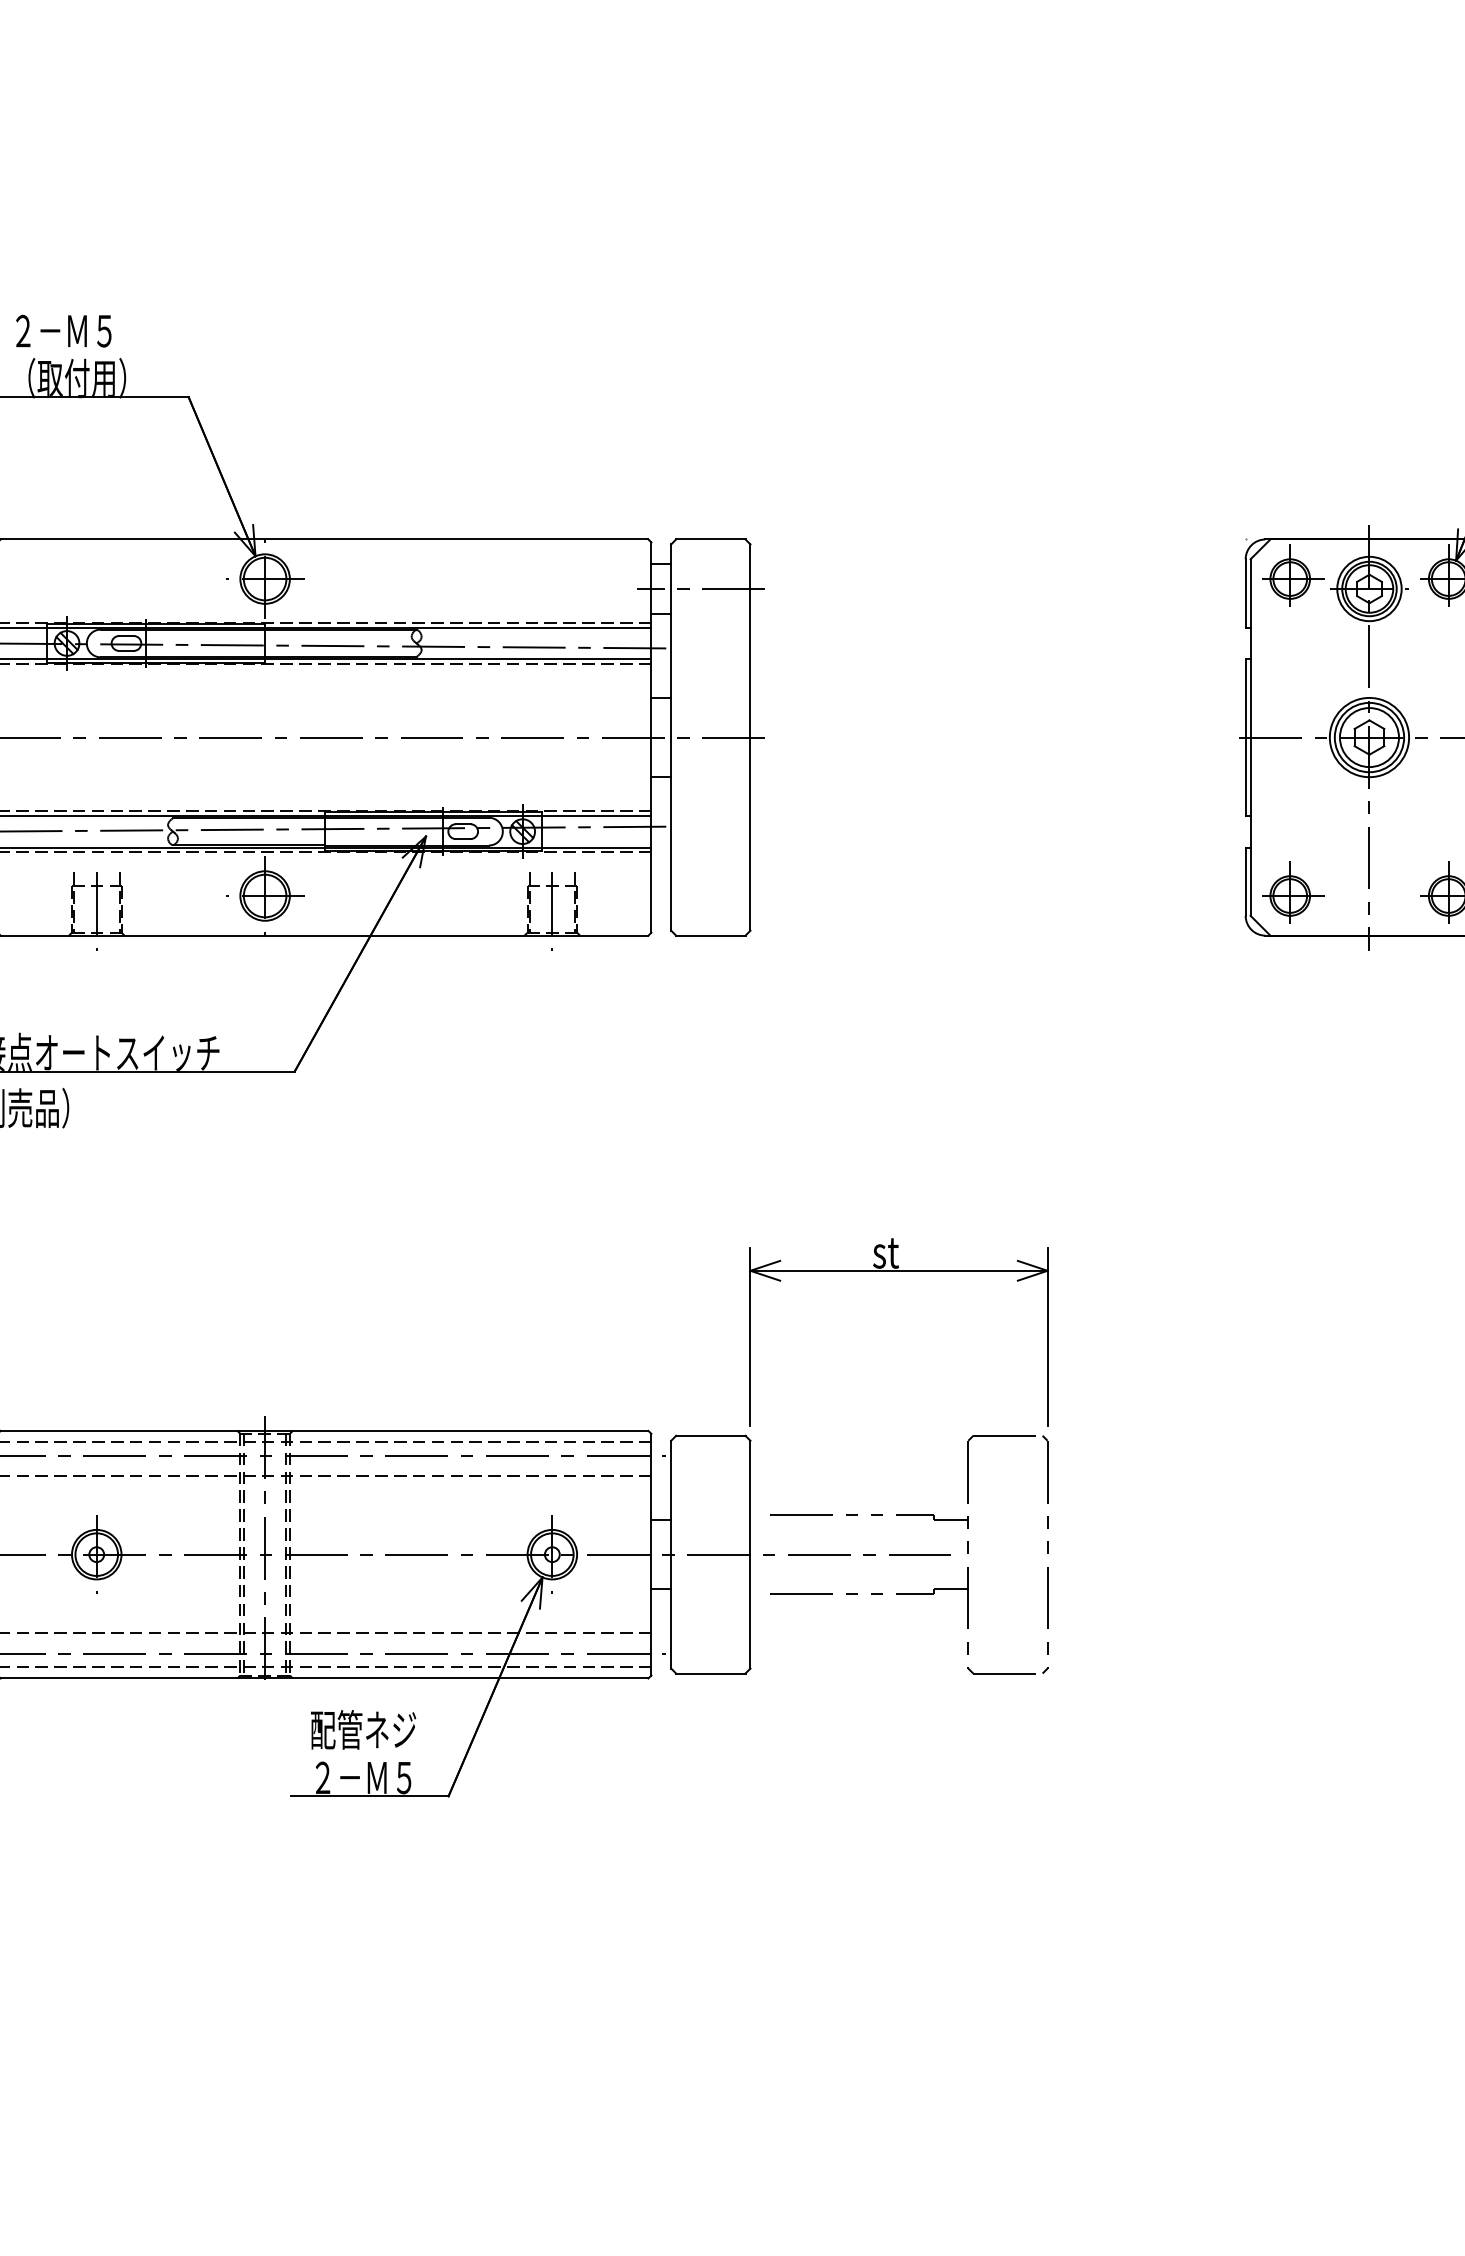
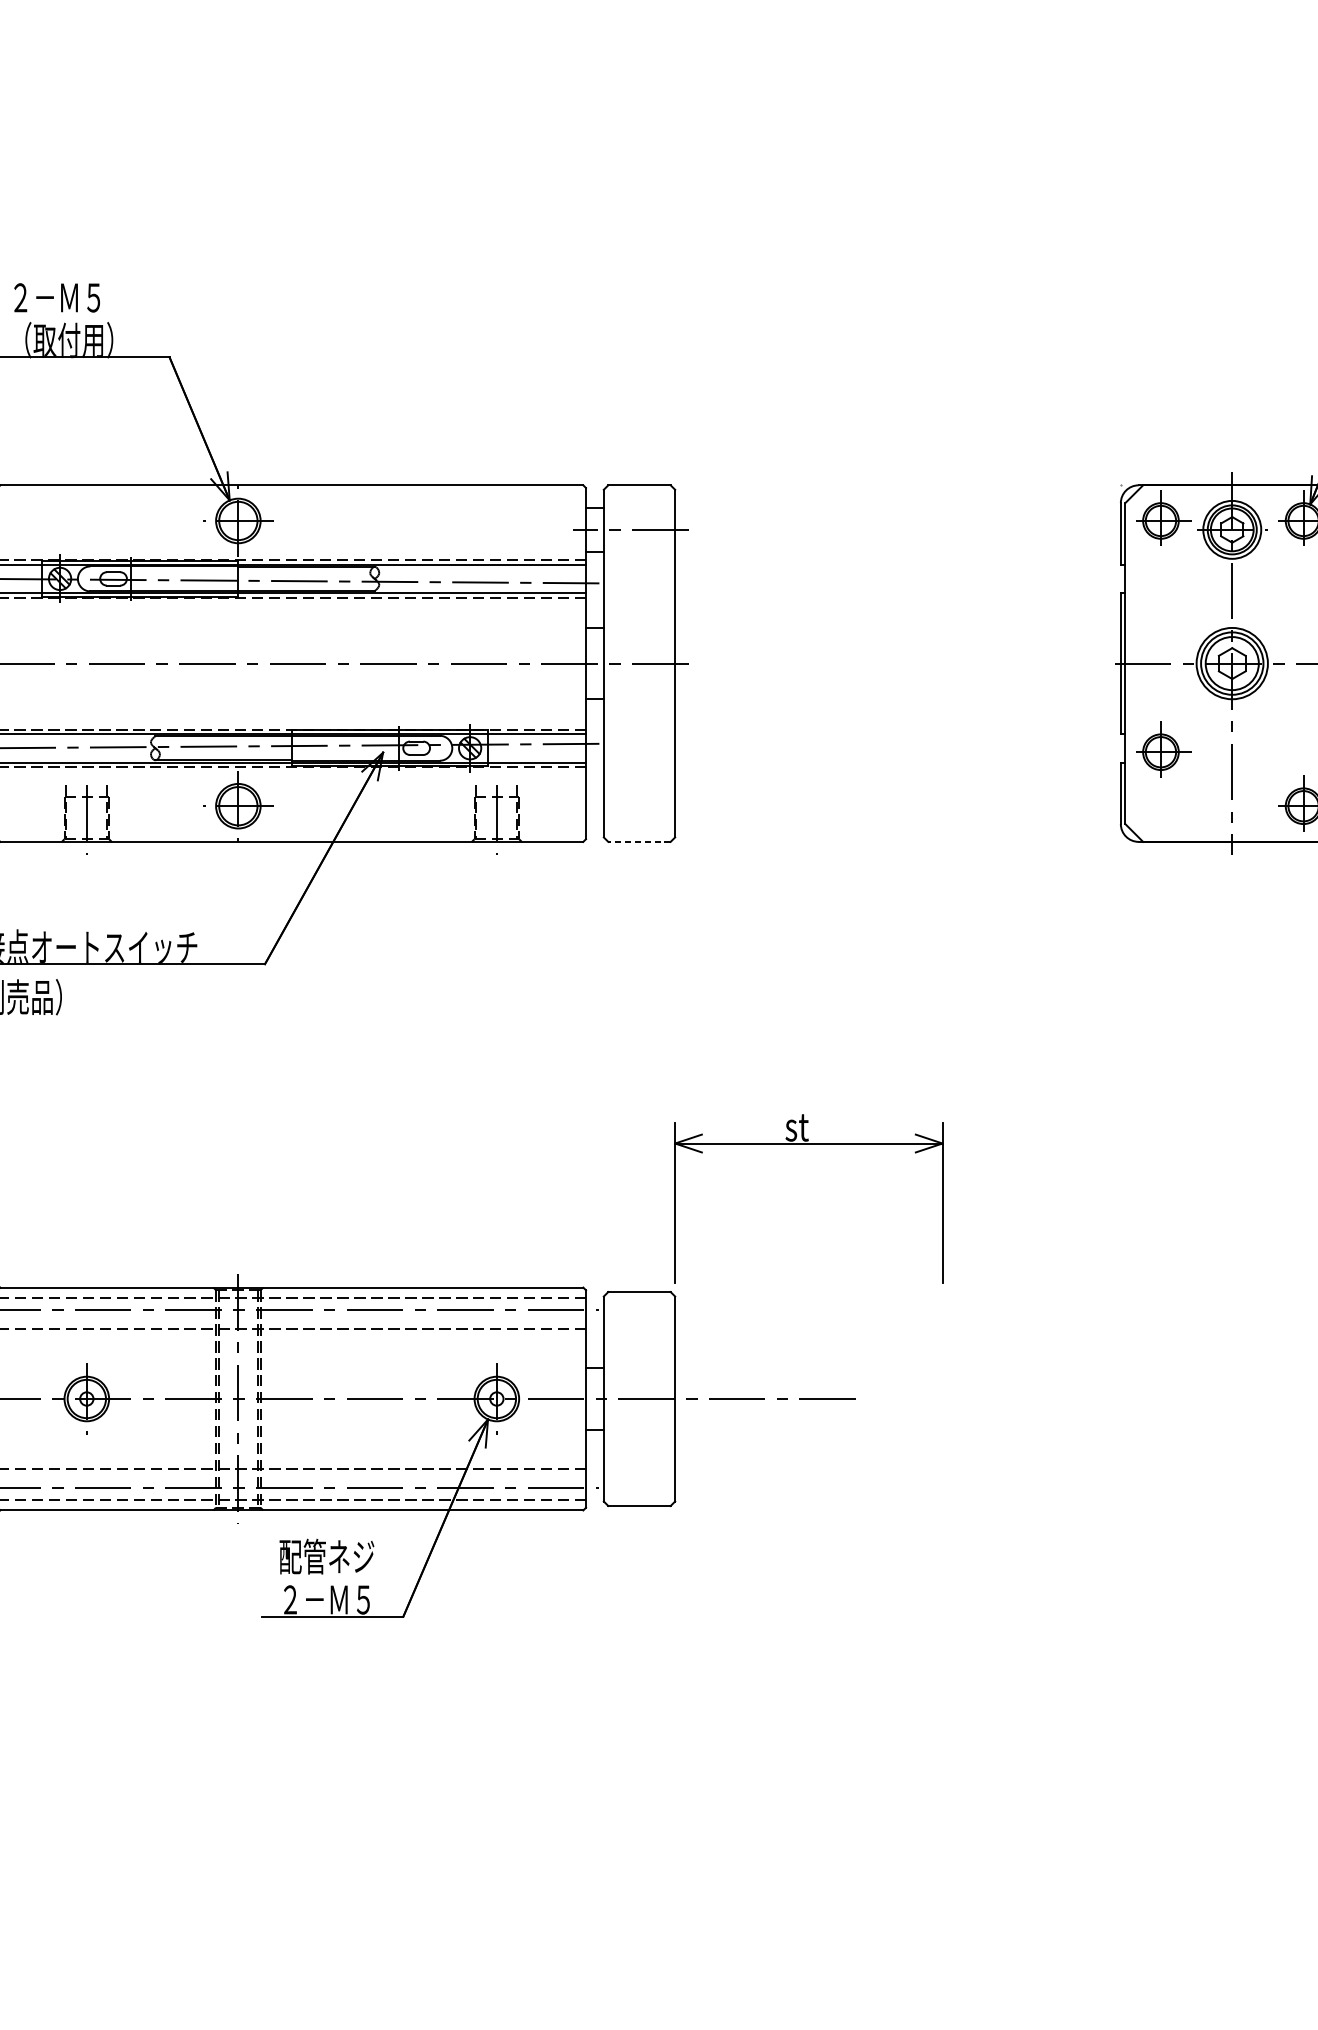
part: (1293, 892) -> (1163, 749), moved
line: (710, 935) -> (639, 841), solid -> dashed
part: (909, 1515) -> (818, 1363), removed

